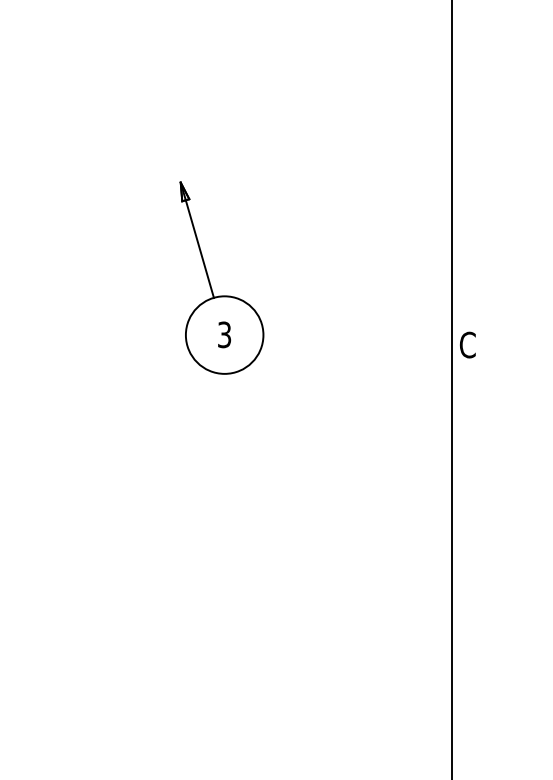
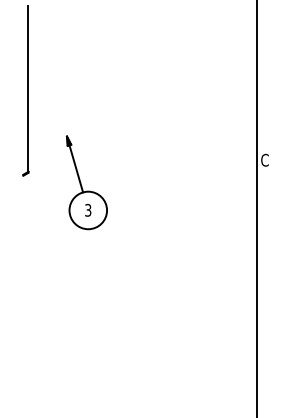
part: (220, 277) -> (86, 182), moved

